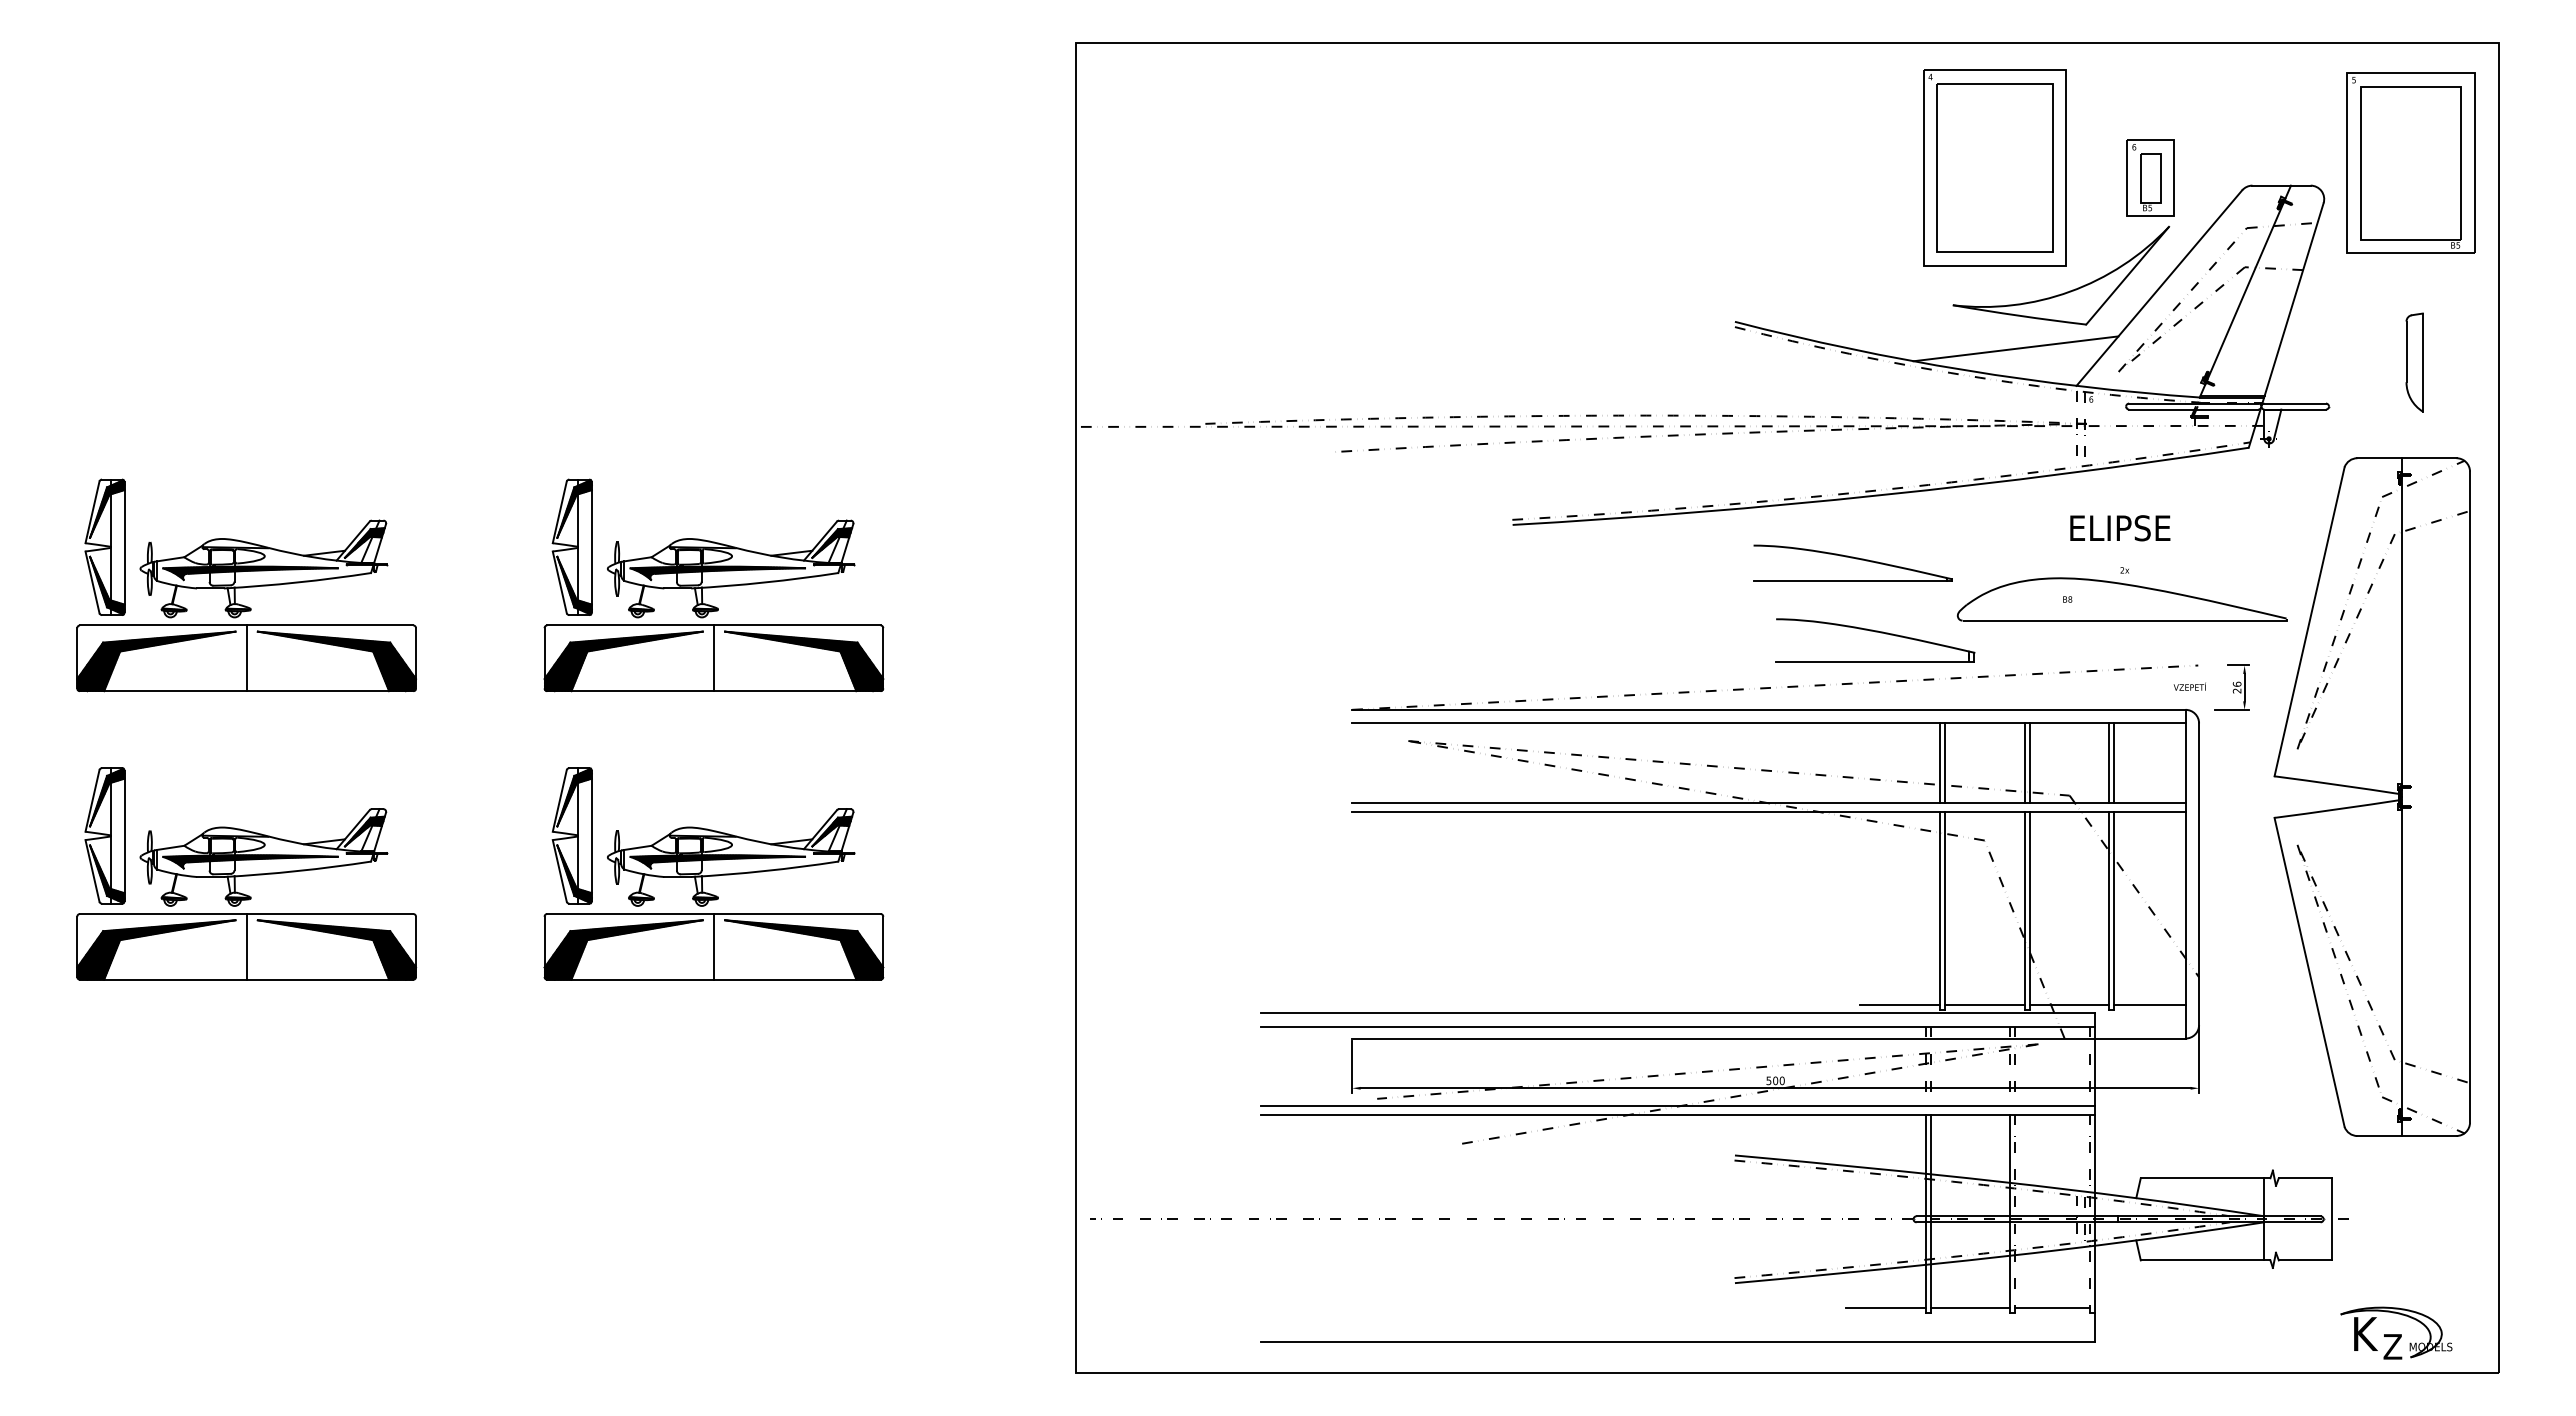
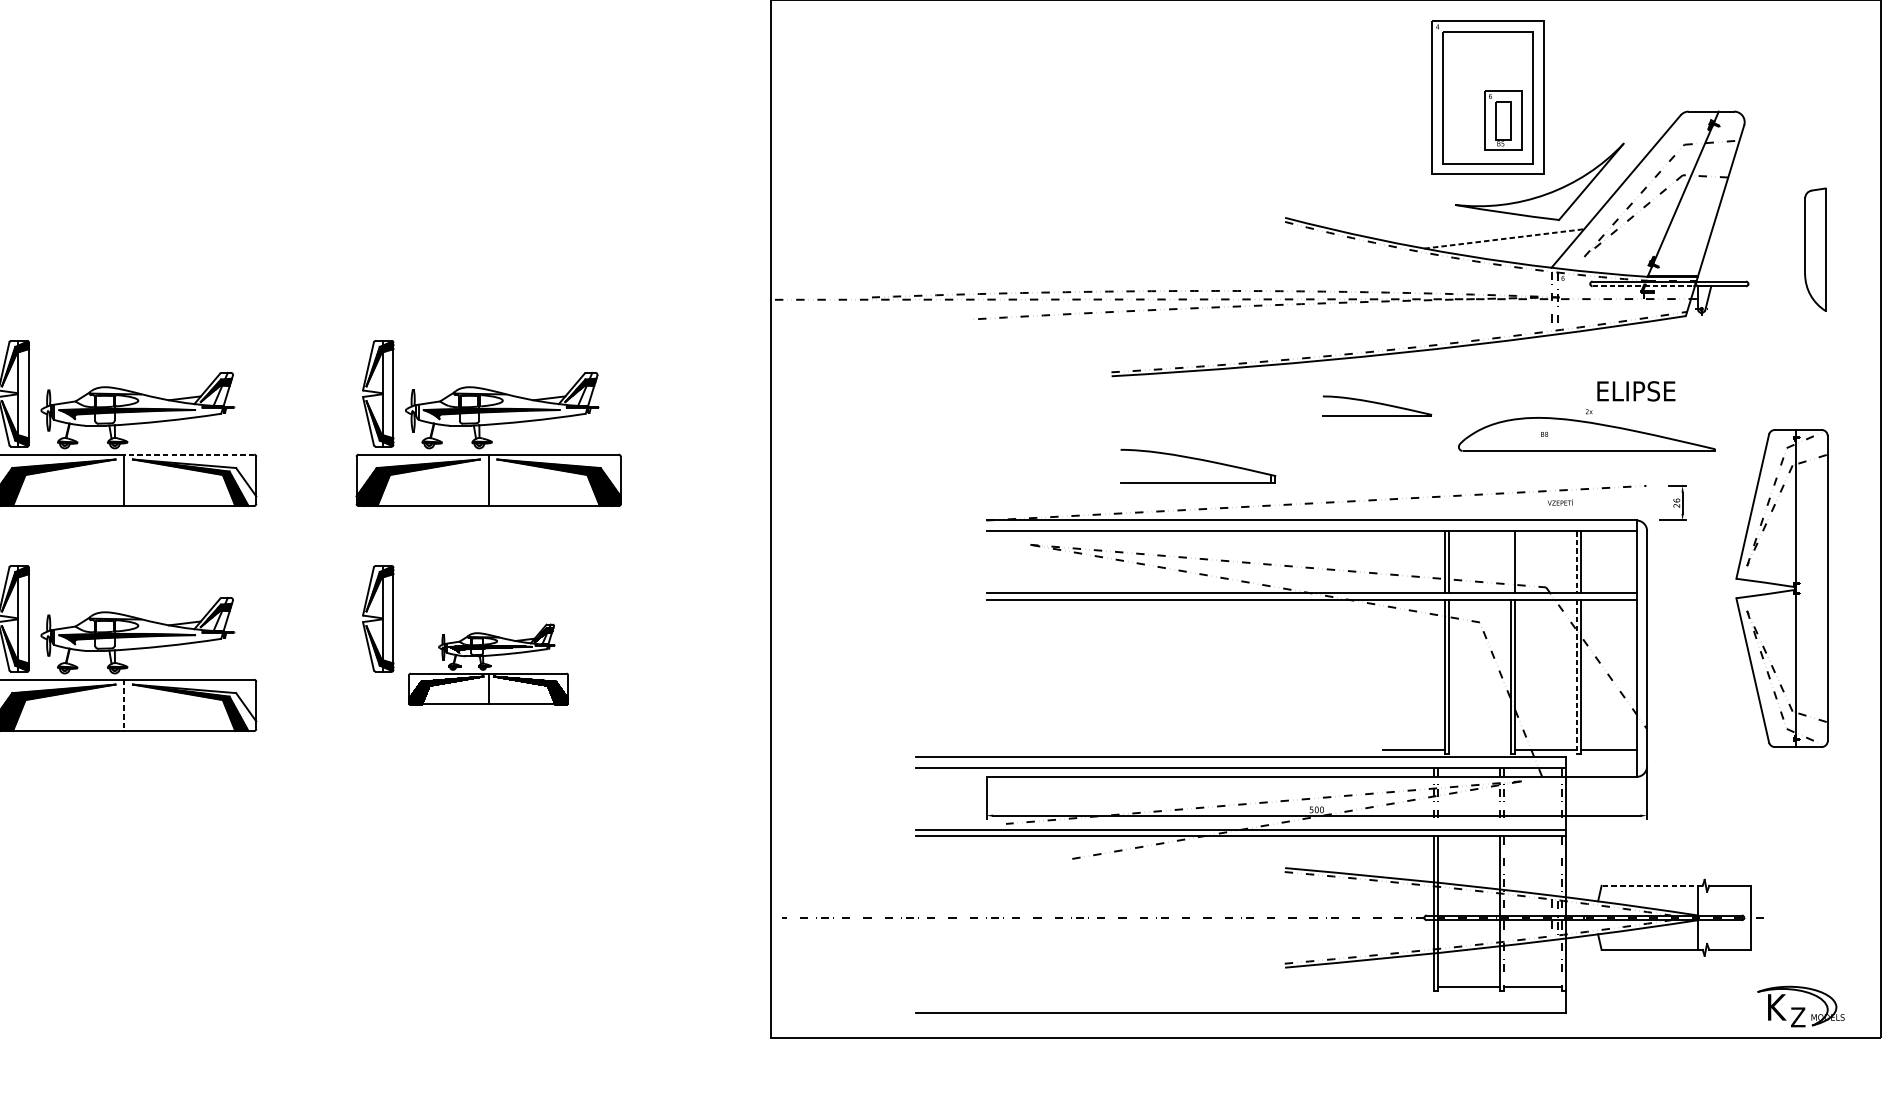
part: (2410, 162) -> (1812, 93), removed
part: (2150, 177) -> (1503, 120), moved
line: (2016, 348) -> (1504, 238), solid -> dashed
part: (2414, 362) -> (1815, 249), size x1.6
line: (2193, 409) -> (1642, 286), solid -> dashed
text: (2120, 528) -> (1636, 391), moved
part: (1852, 562) -> (1376, 405), size x0.7
line: (329, 625) -> (188, 454), solid -> dashed
part: (1875, 632) -> (1198, 460), moved
hatch: (337, 661) -> (195, 482), removed
text: (2189, 686) -> (1560, 502), moved
line: (2024, 763) -> (1510, 562), removed
line: (2109, 763) -> (1577, 562), solid -> dashed
part: (2371, 796) -> (1781, 588), size x0.6
part: (713, 894) -> (488, 664), size x0.6
line: (2109, 911) -> (1577, 677), solid -> dashed
line: (246, 946) -> (124, 705), solid -> dashed
hatch: (336, 949) -> (194, 707), removed
line: (1984, 1004) -> (1479, 750), removed
line: (2205, 1178) -> (1652, 886), solid -> dashed
line: (1885, 1307) -> (1402, 986), removed

